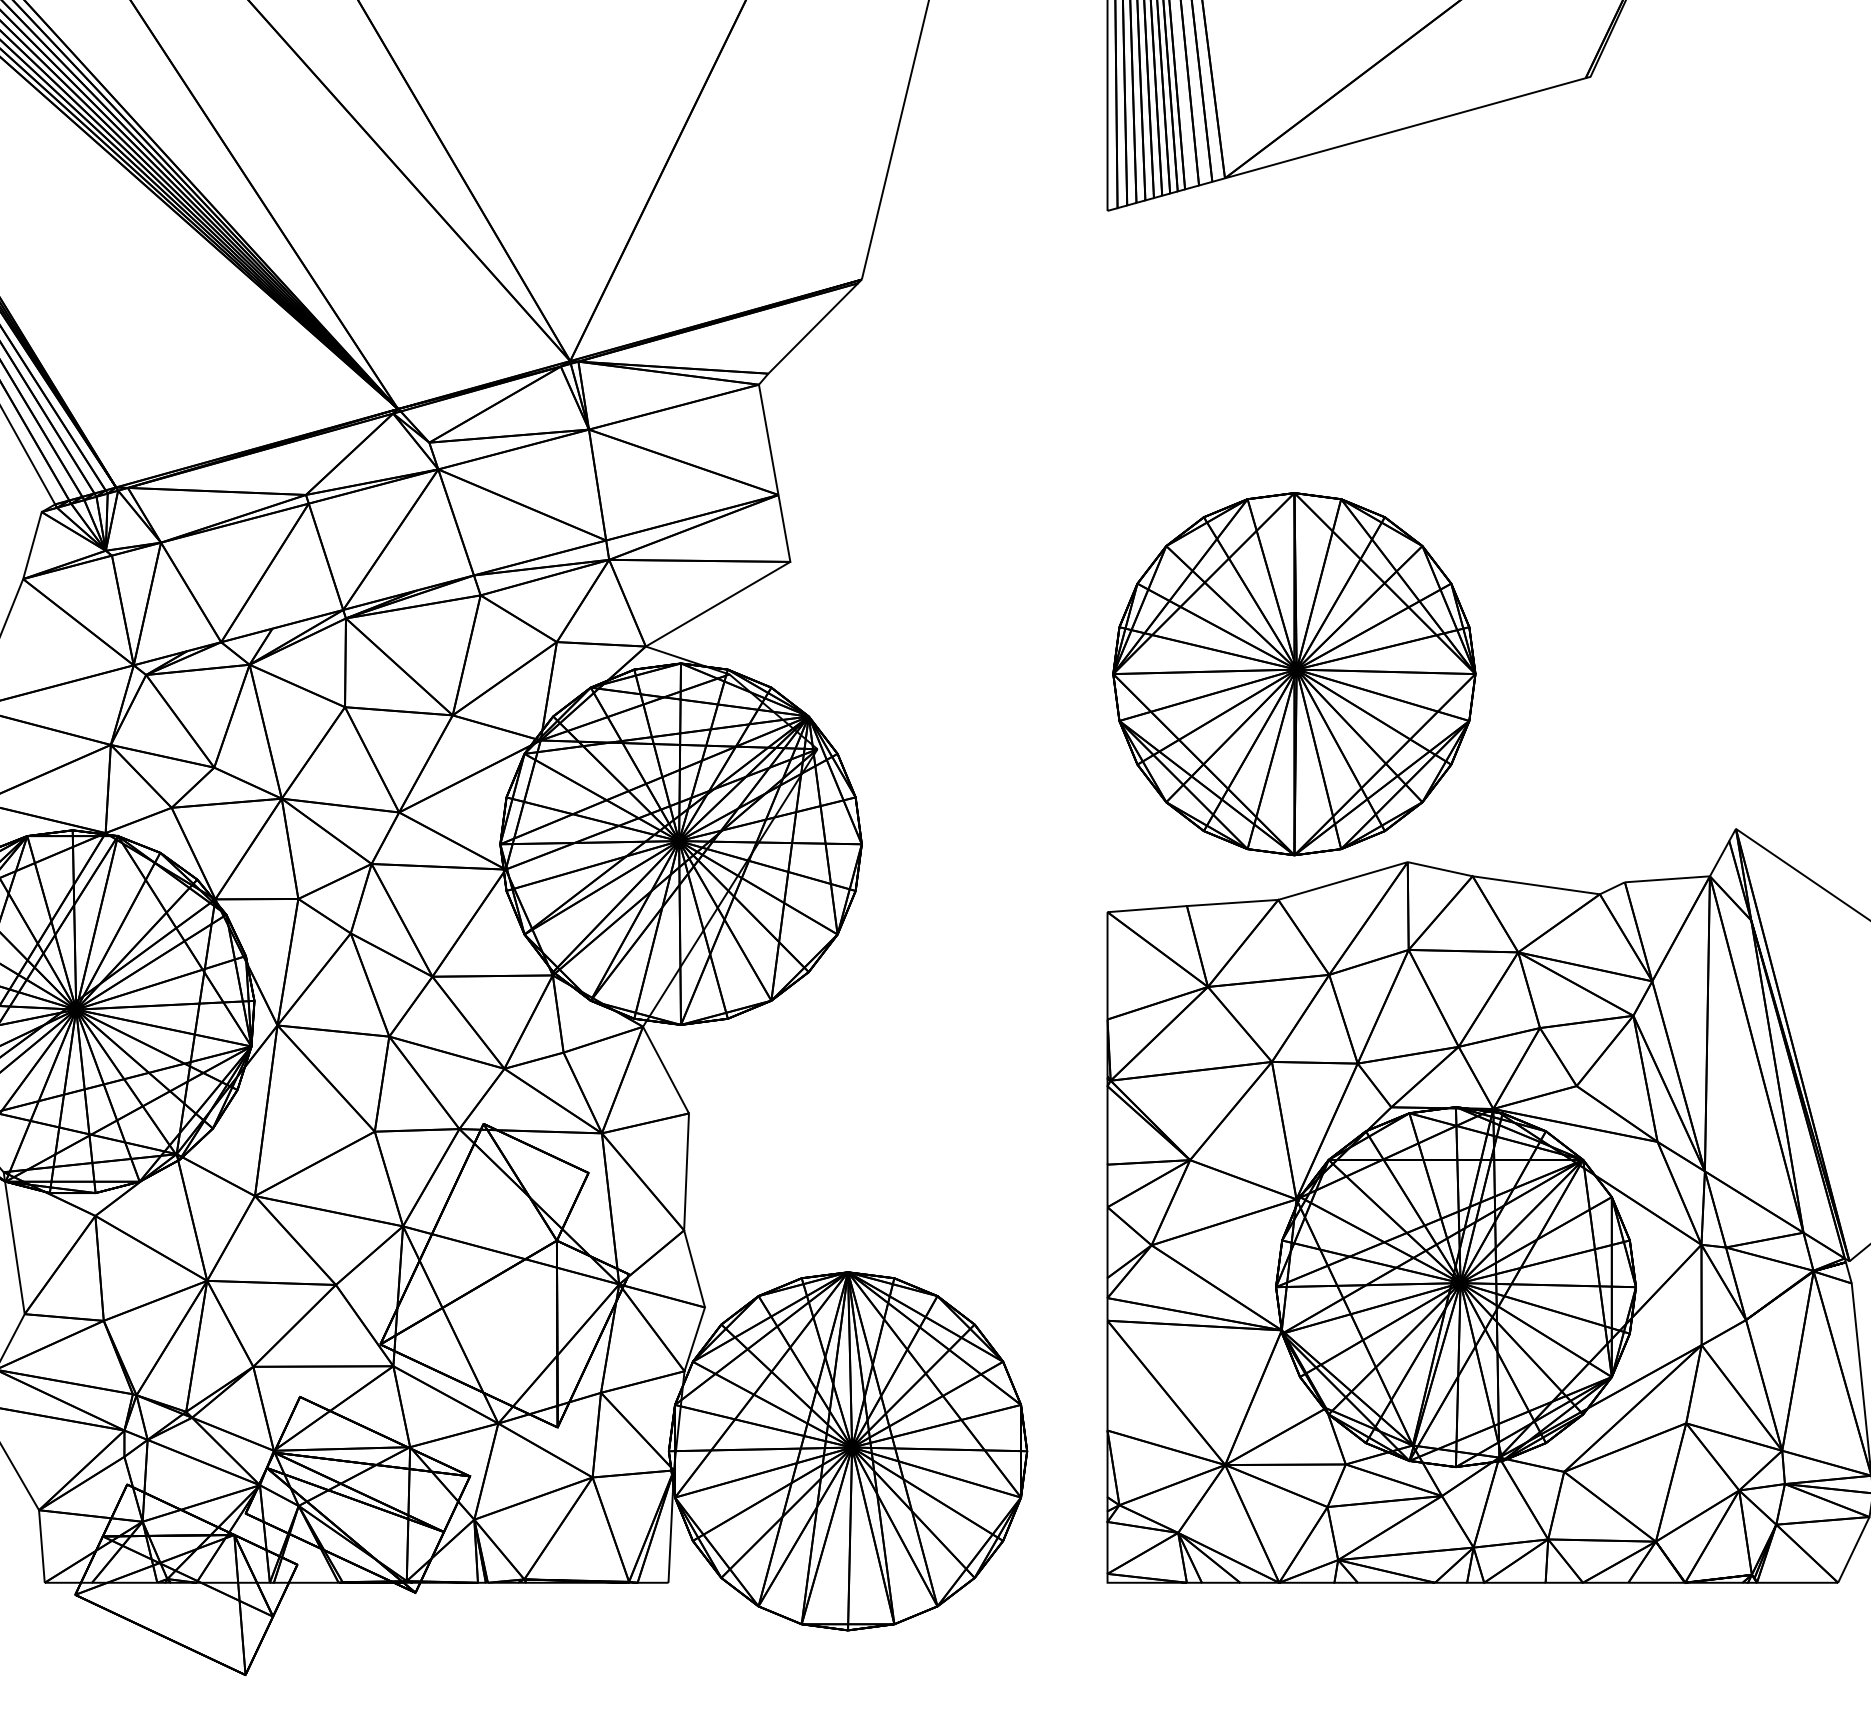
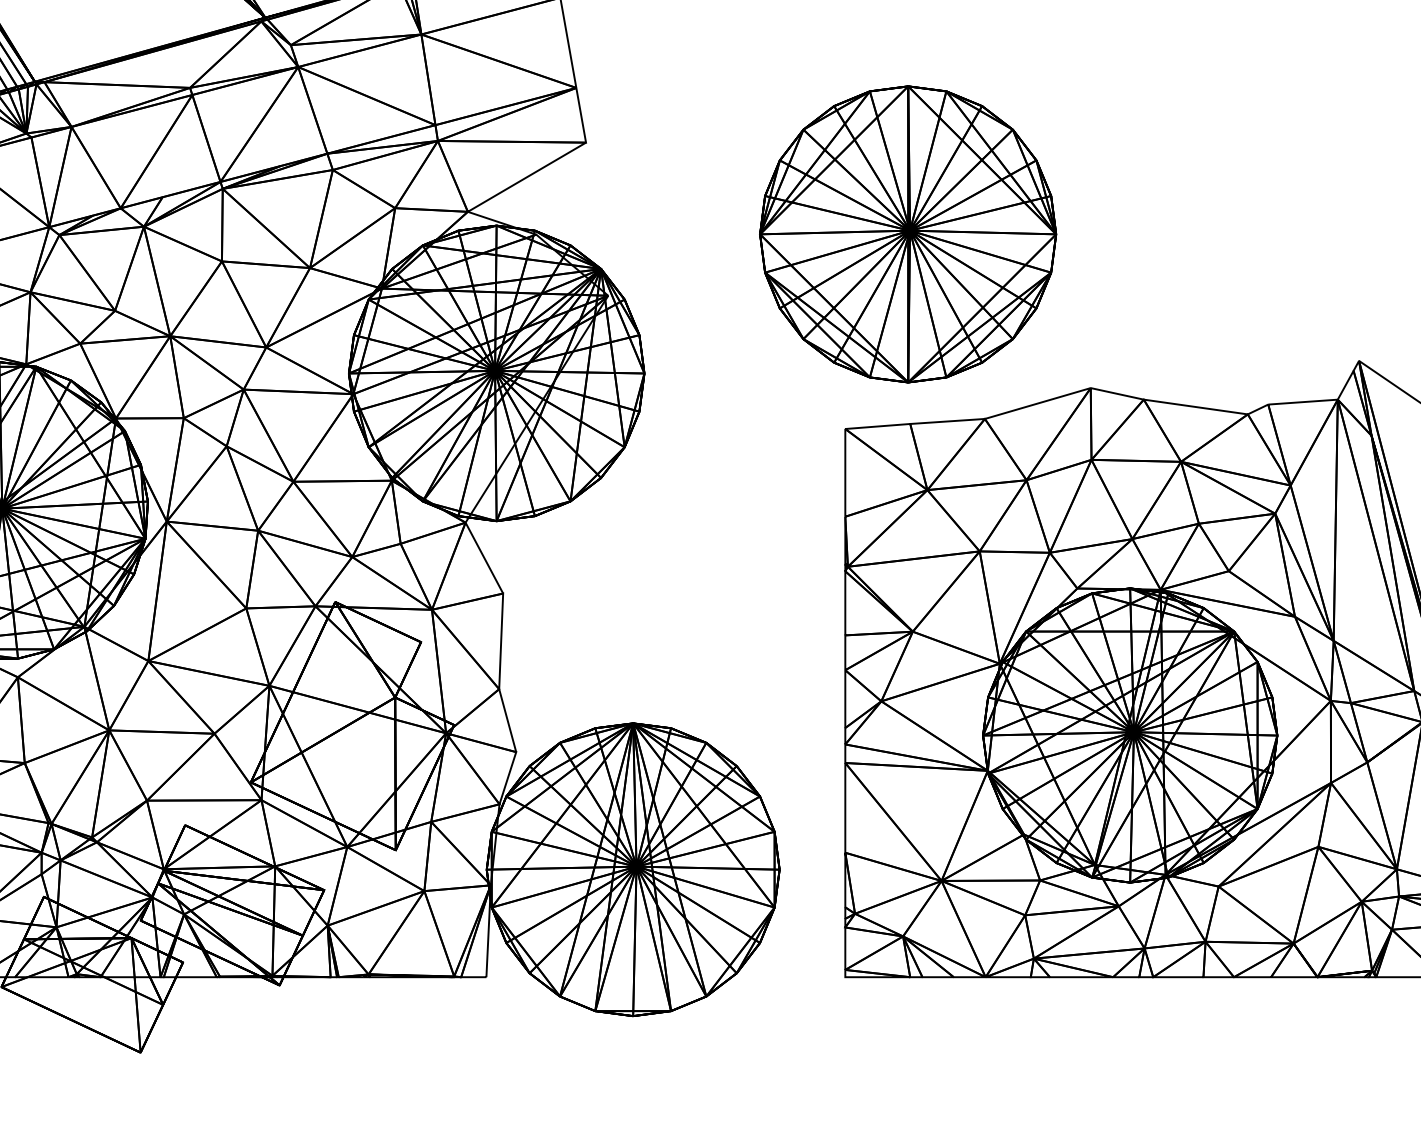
part: (1294, 674) -> (908, 234), moved

